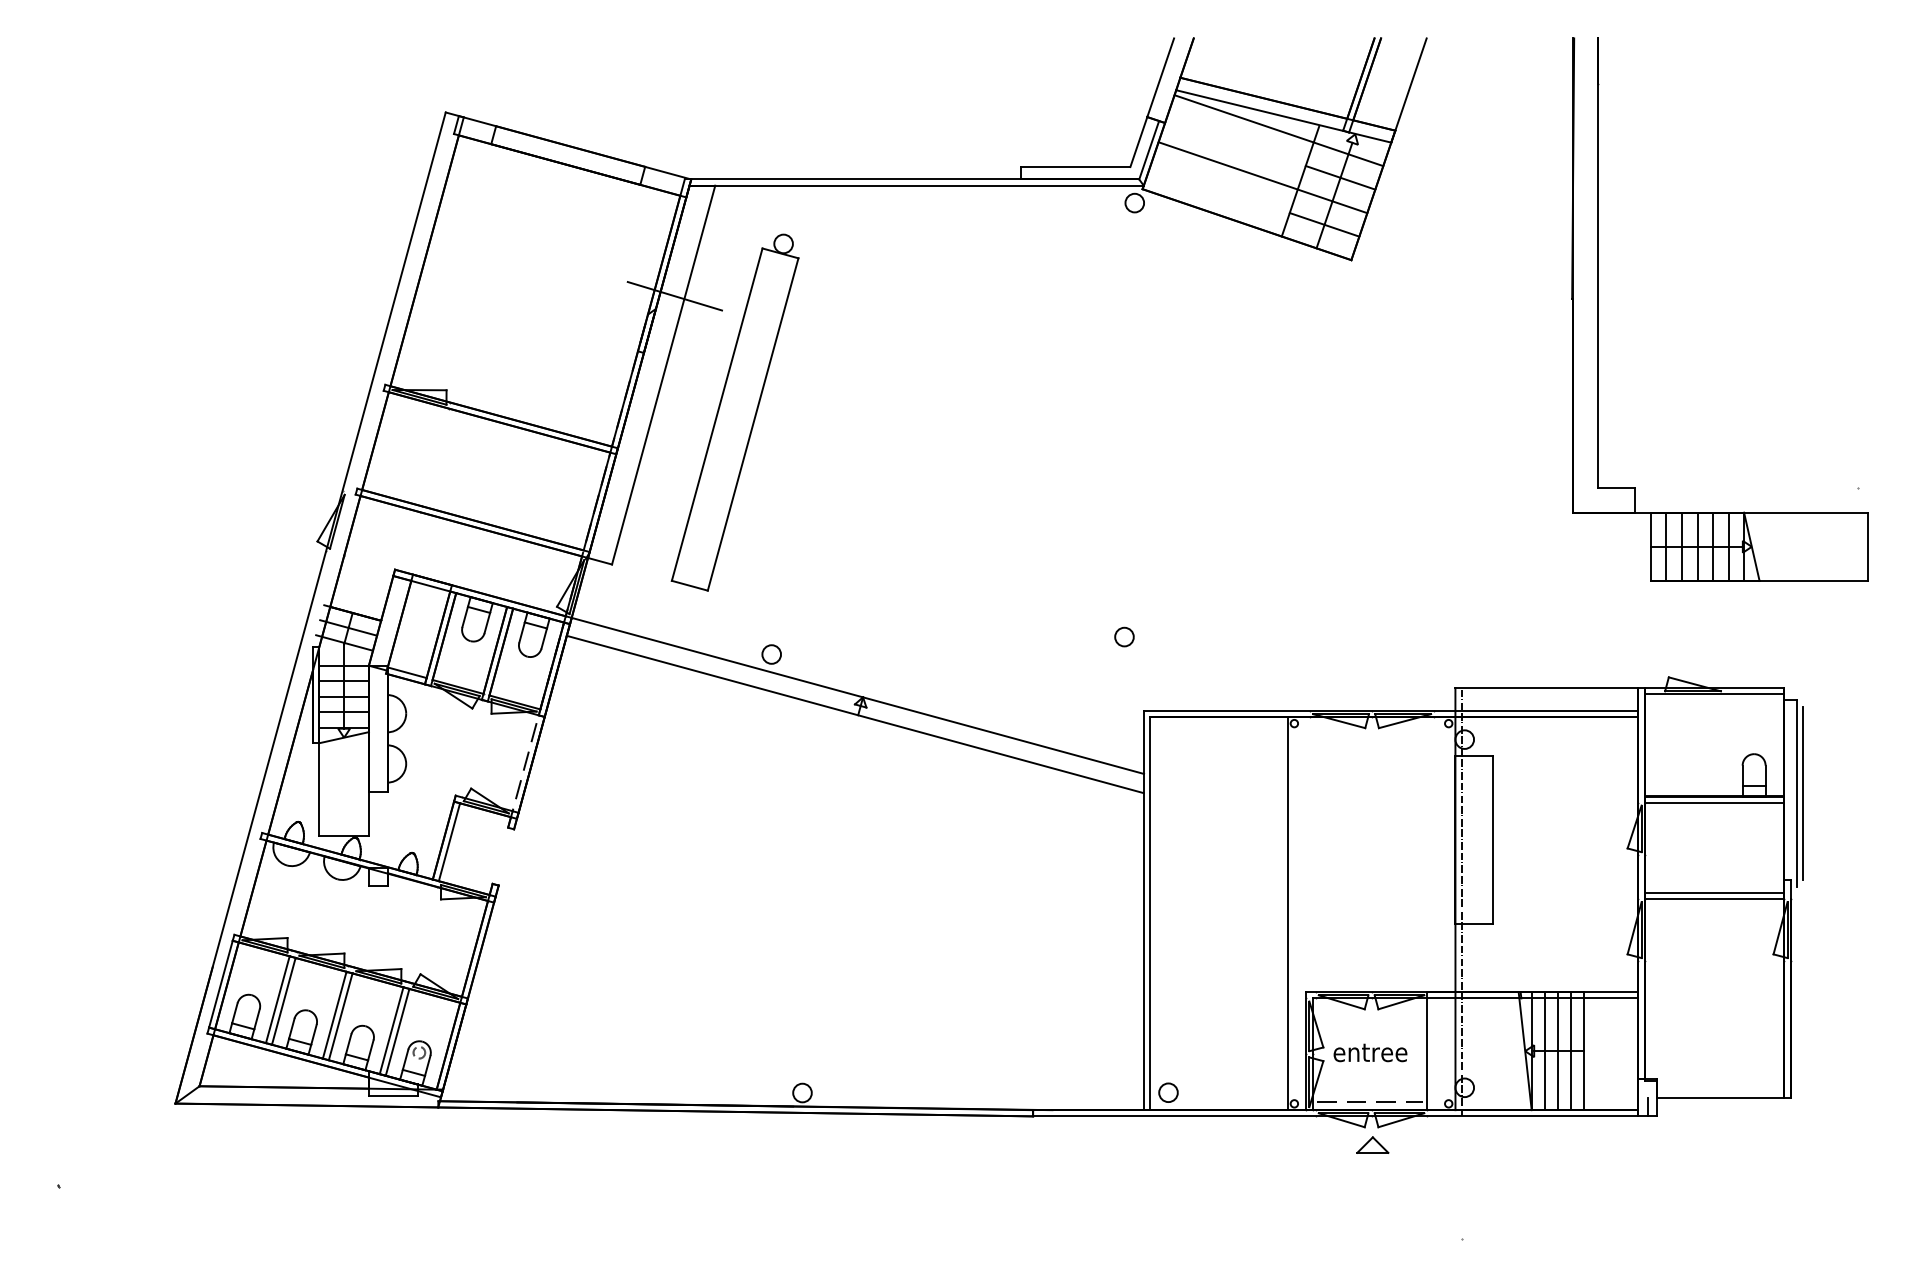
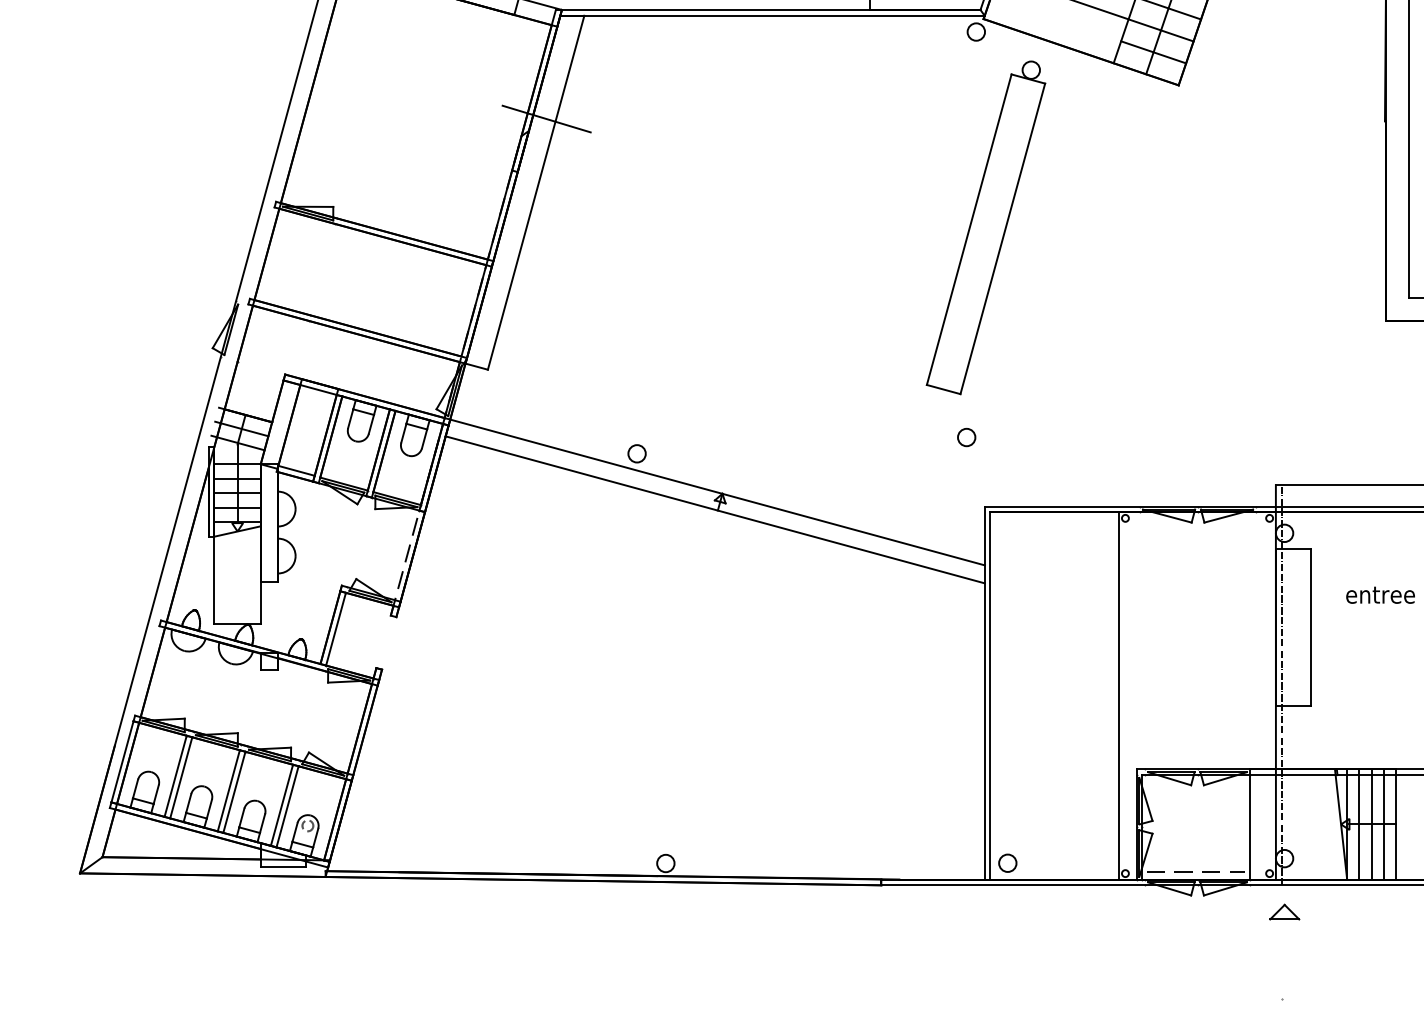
part: (734, 412) -> (985, 227), moved
text: (1370, 1052) -> (1380, 594), moved
part: (1372, 1144) -> (1284, 911), moved

